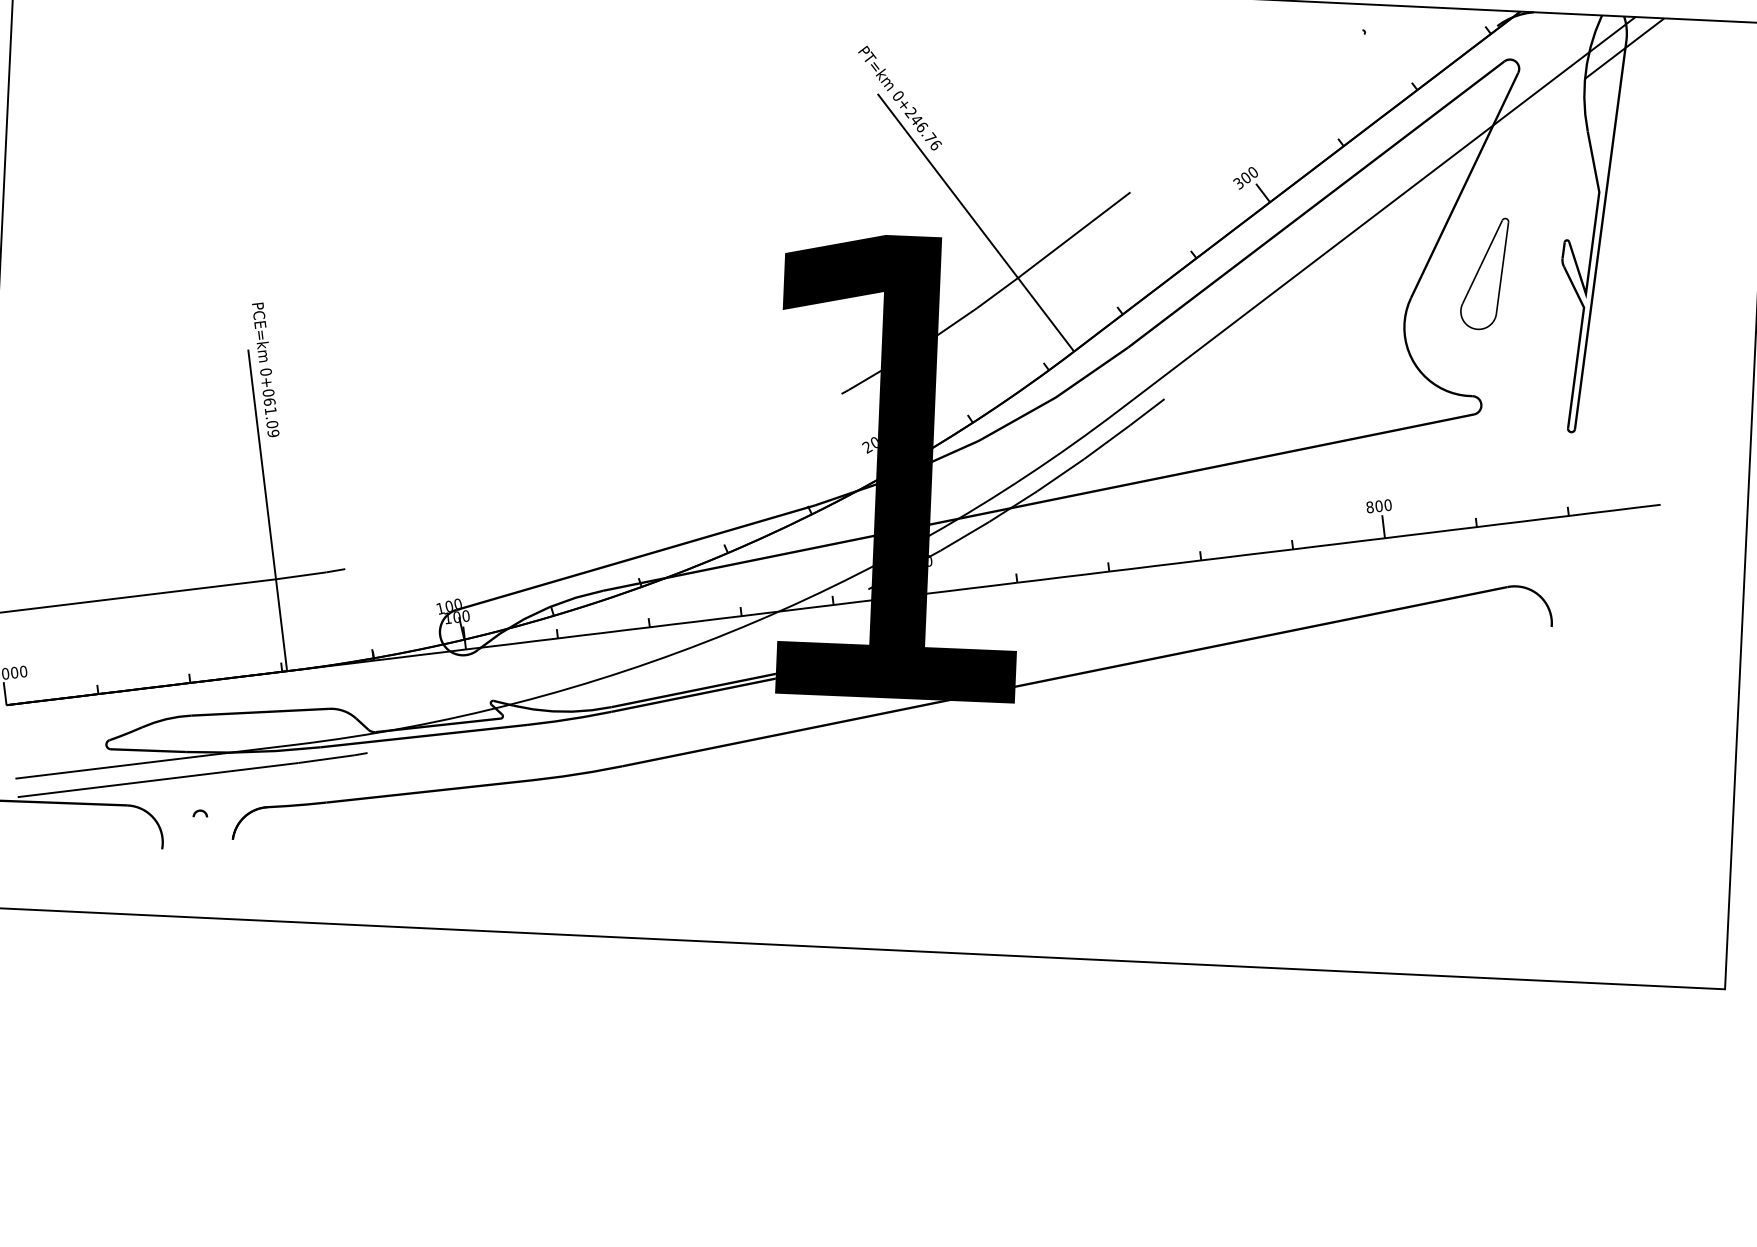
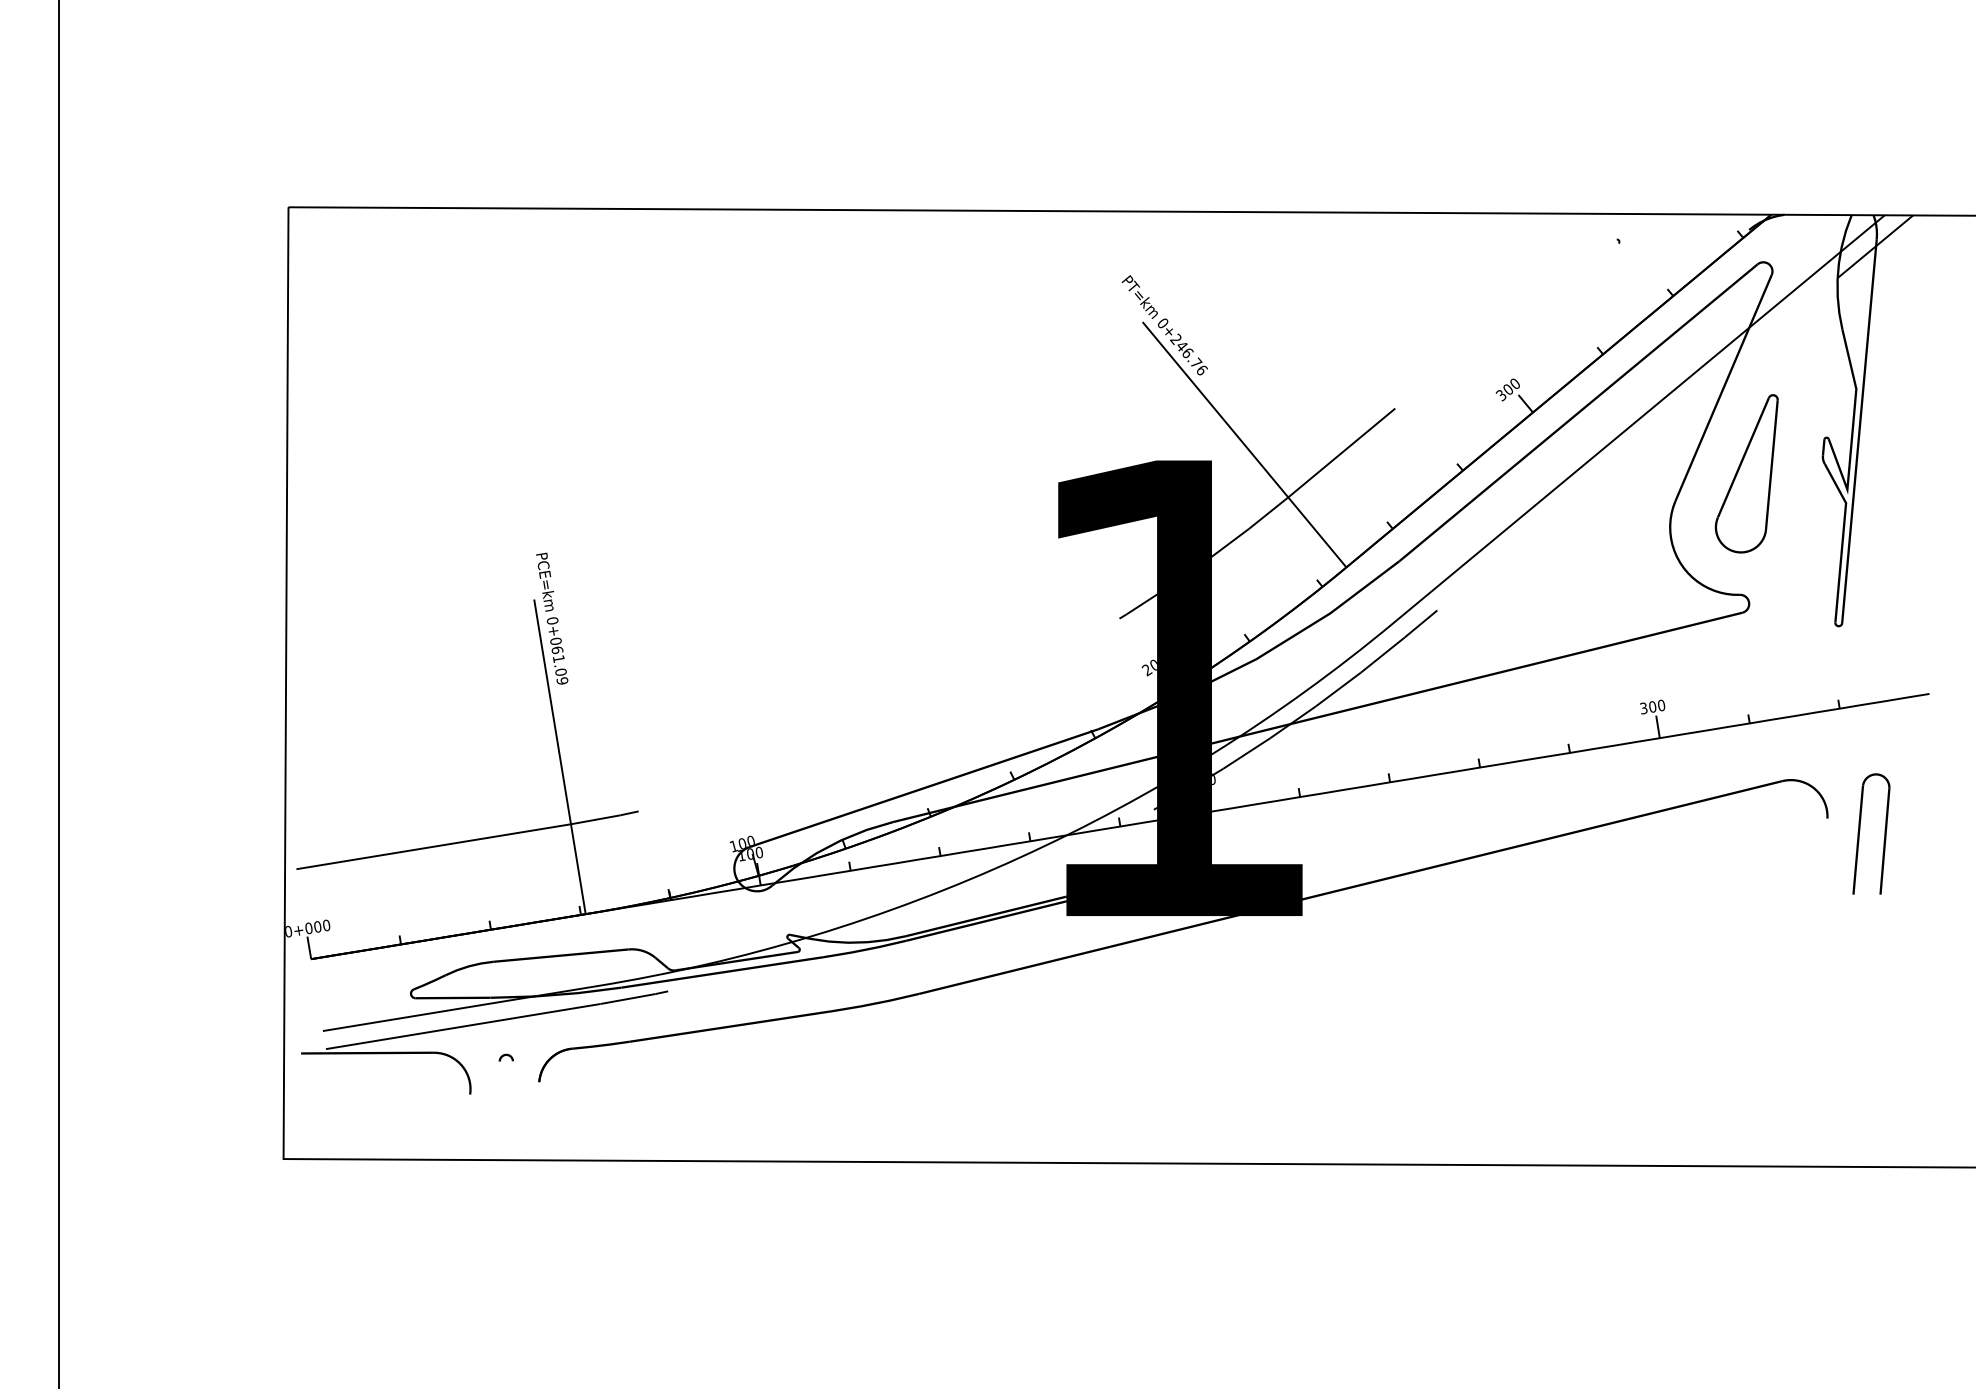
part: (1484, 273) -> (1746, 473), size x1.43
text: (1369, 507) -> (1643, 708), 800 -> 300
curve: (1584, 641) -> (1860, 831), added

